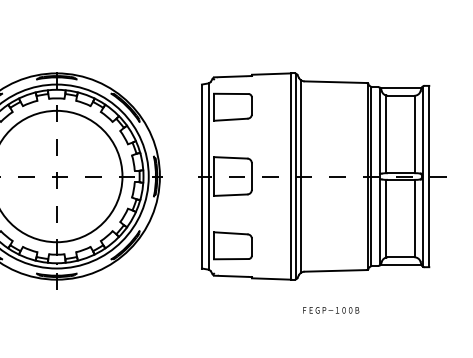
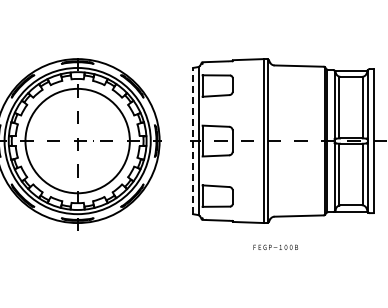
line: (202, 175) -> (193, 140), solid -> dashed
line: (300, 175) -> (271, 140), removed
text: (330, 309) -> (275, 246), moved

